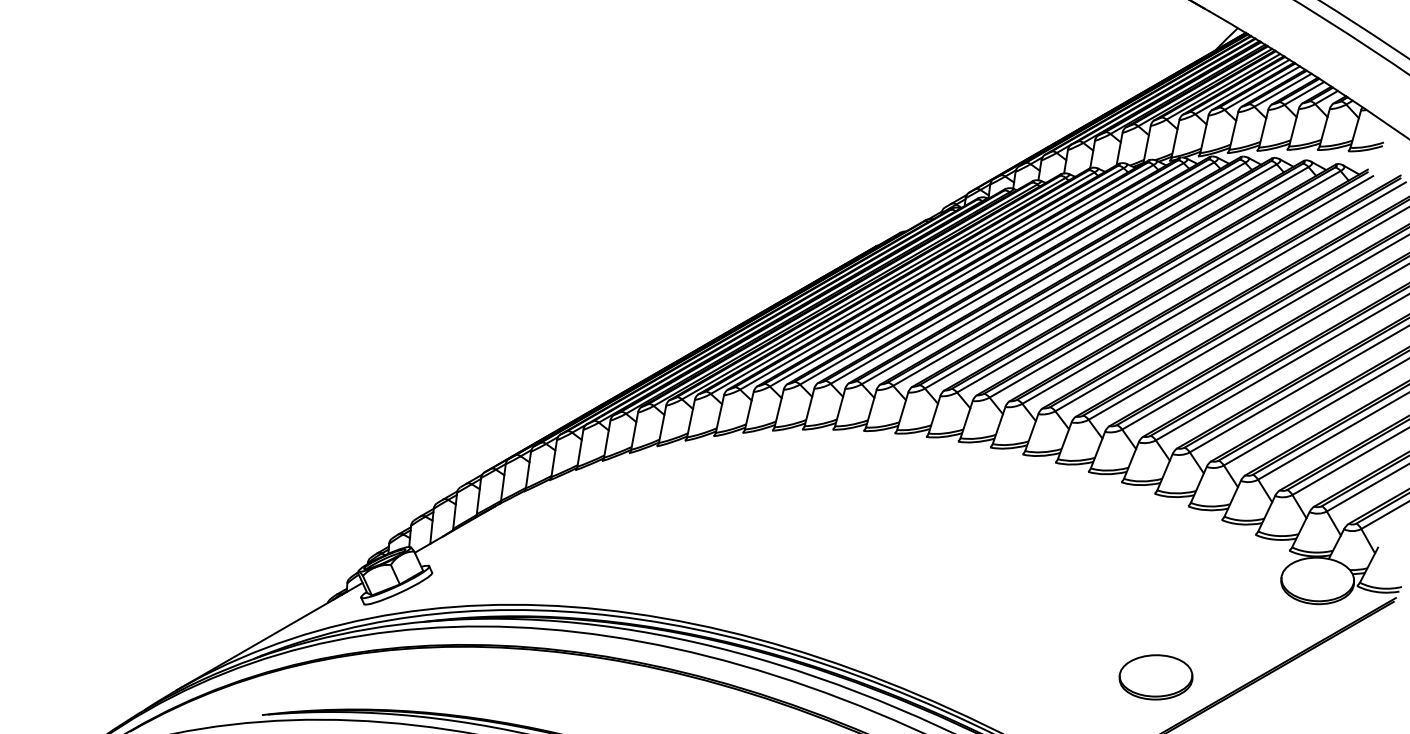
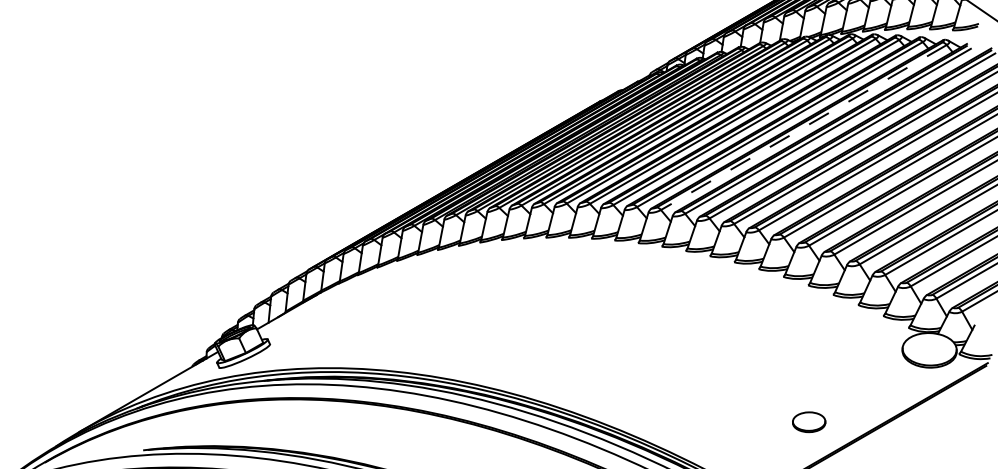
line: (1148, 282) -> (803, 128), solid -> dashed
part: (1155, 677) -> (808, 422), size x0.6

